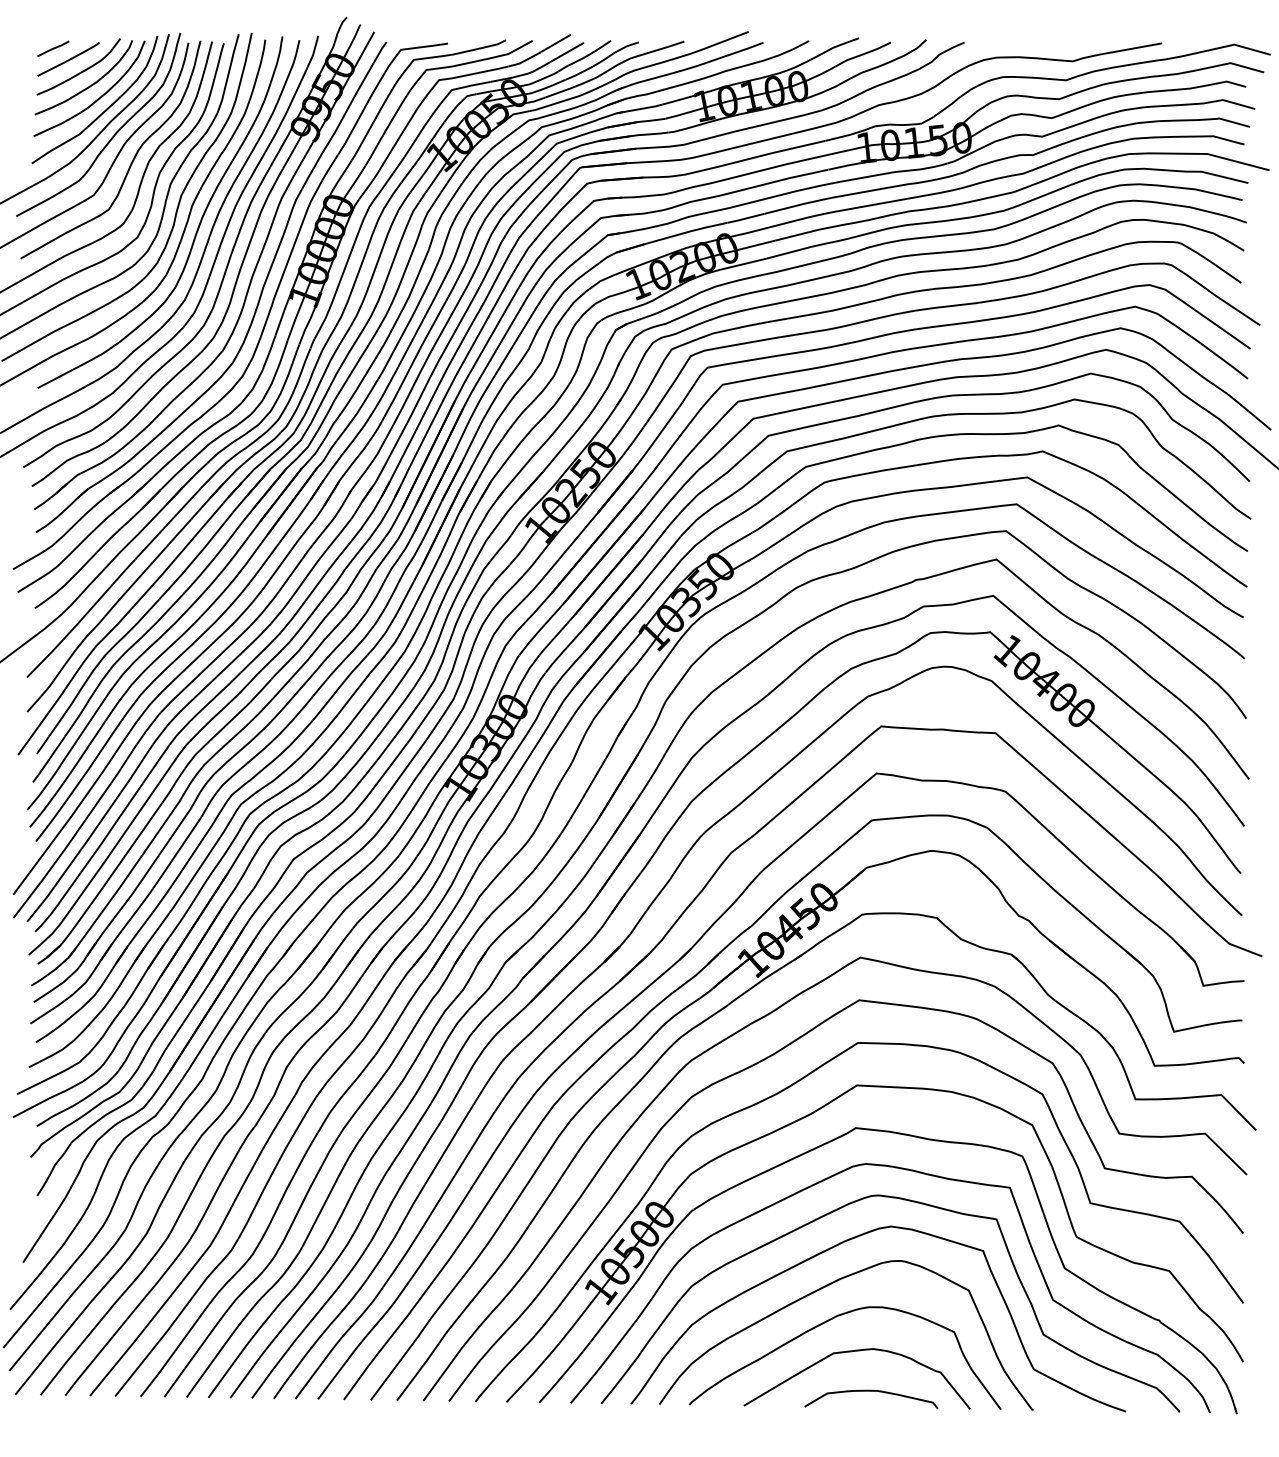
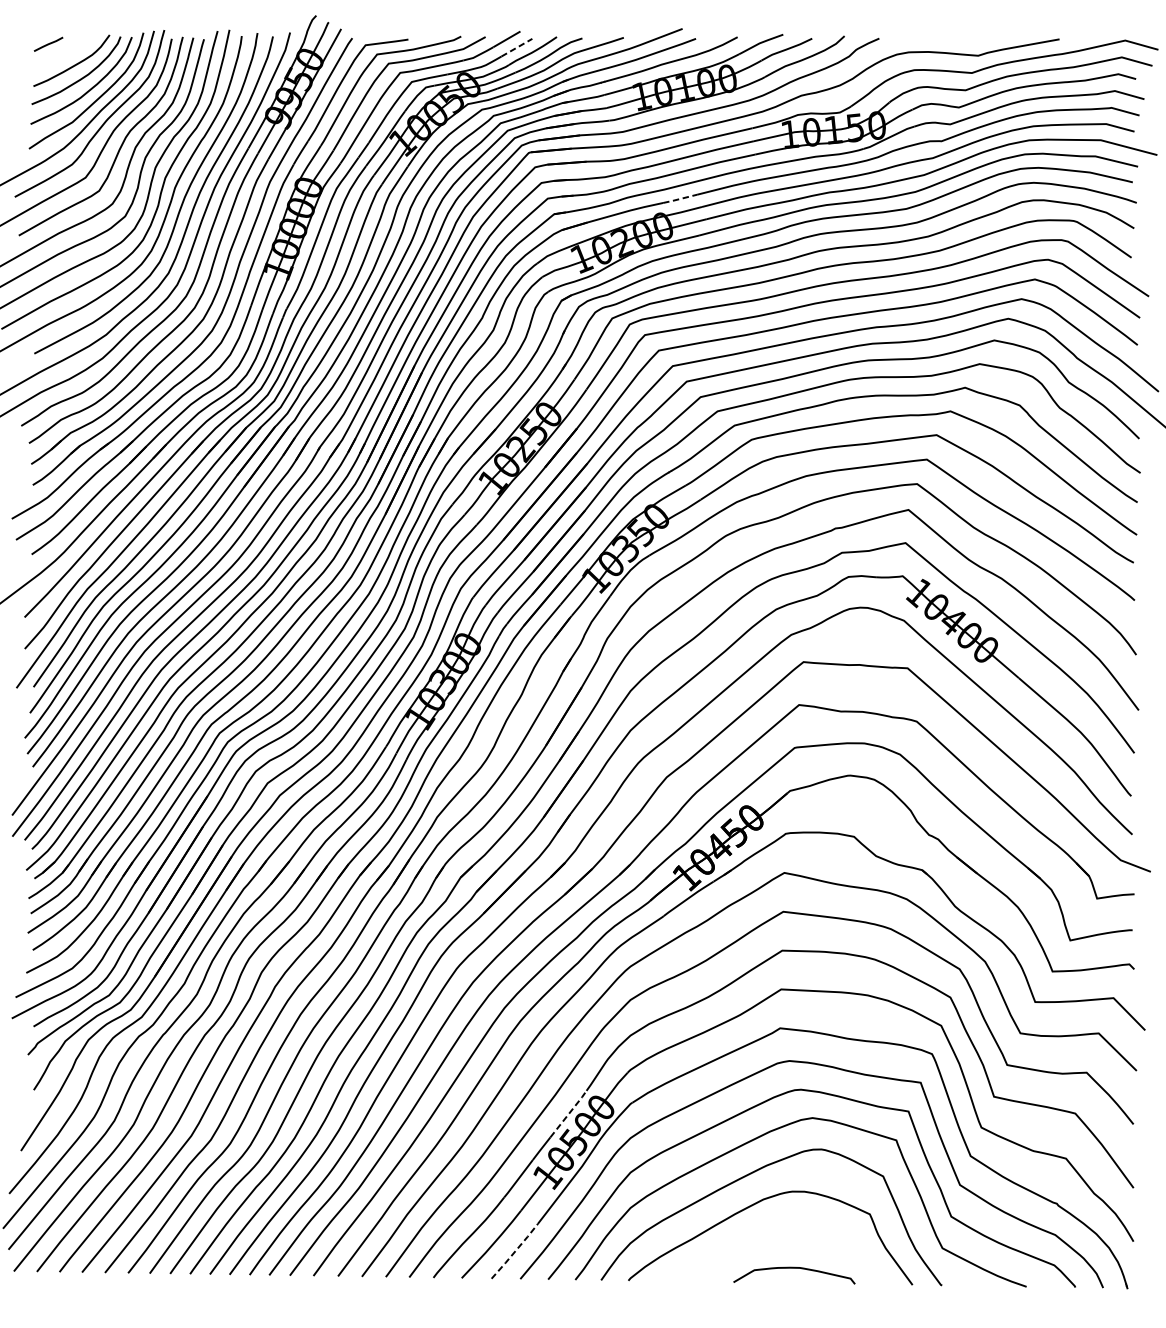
line: (567, 52) -> (517, 47), solid -> dashed
curve: (68, 59) -> (62, 54), removed
line: (745, 218) -> (679, 199), solid -> dashed
line: (625, 1220) -> (570, 1112), solid -> dashed
curve: (851, 1352) -> (776, 1232), removed
line: (565, 1372) -> (515, 1251), solid -> dashed

